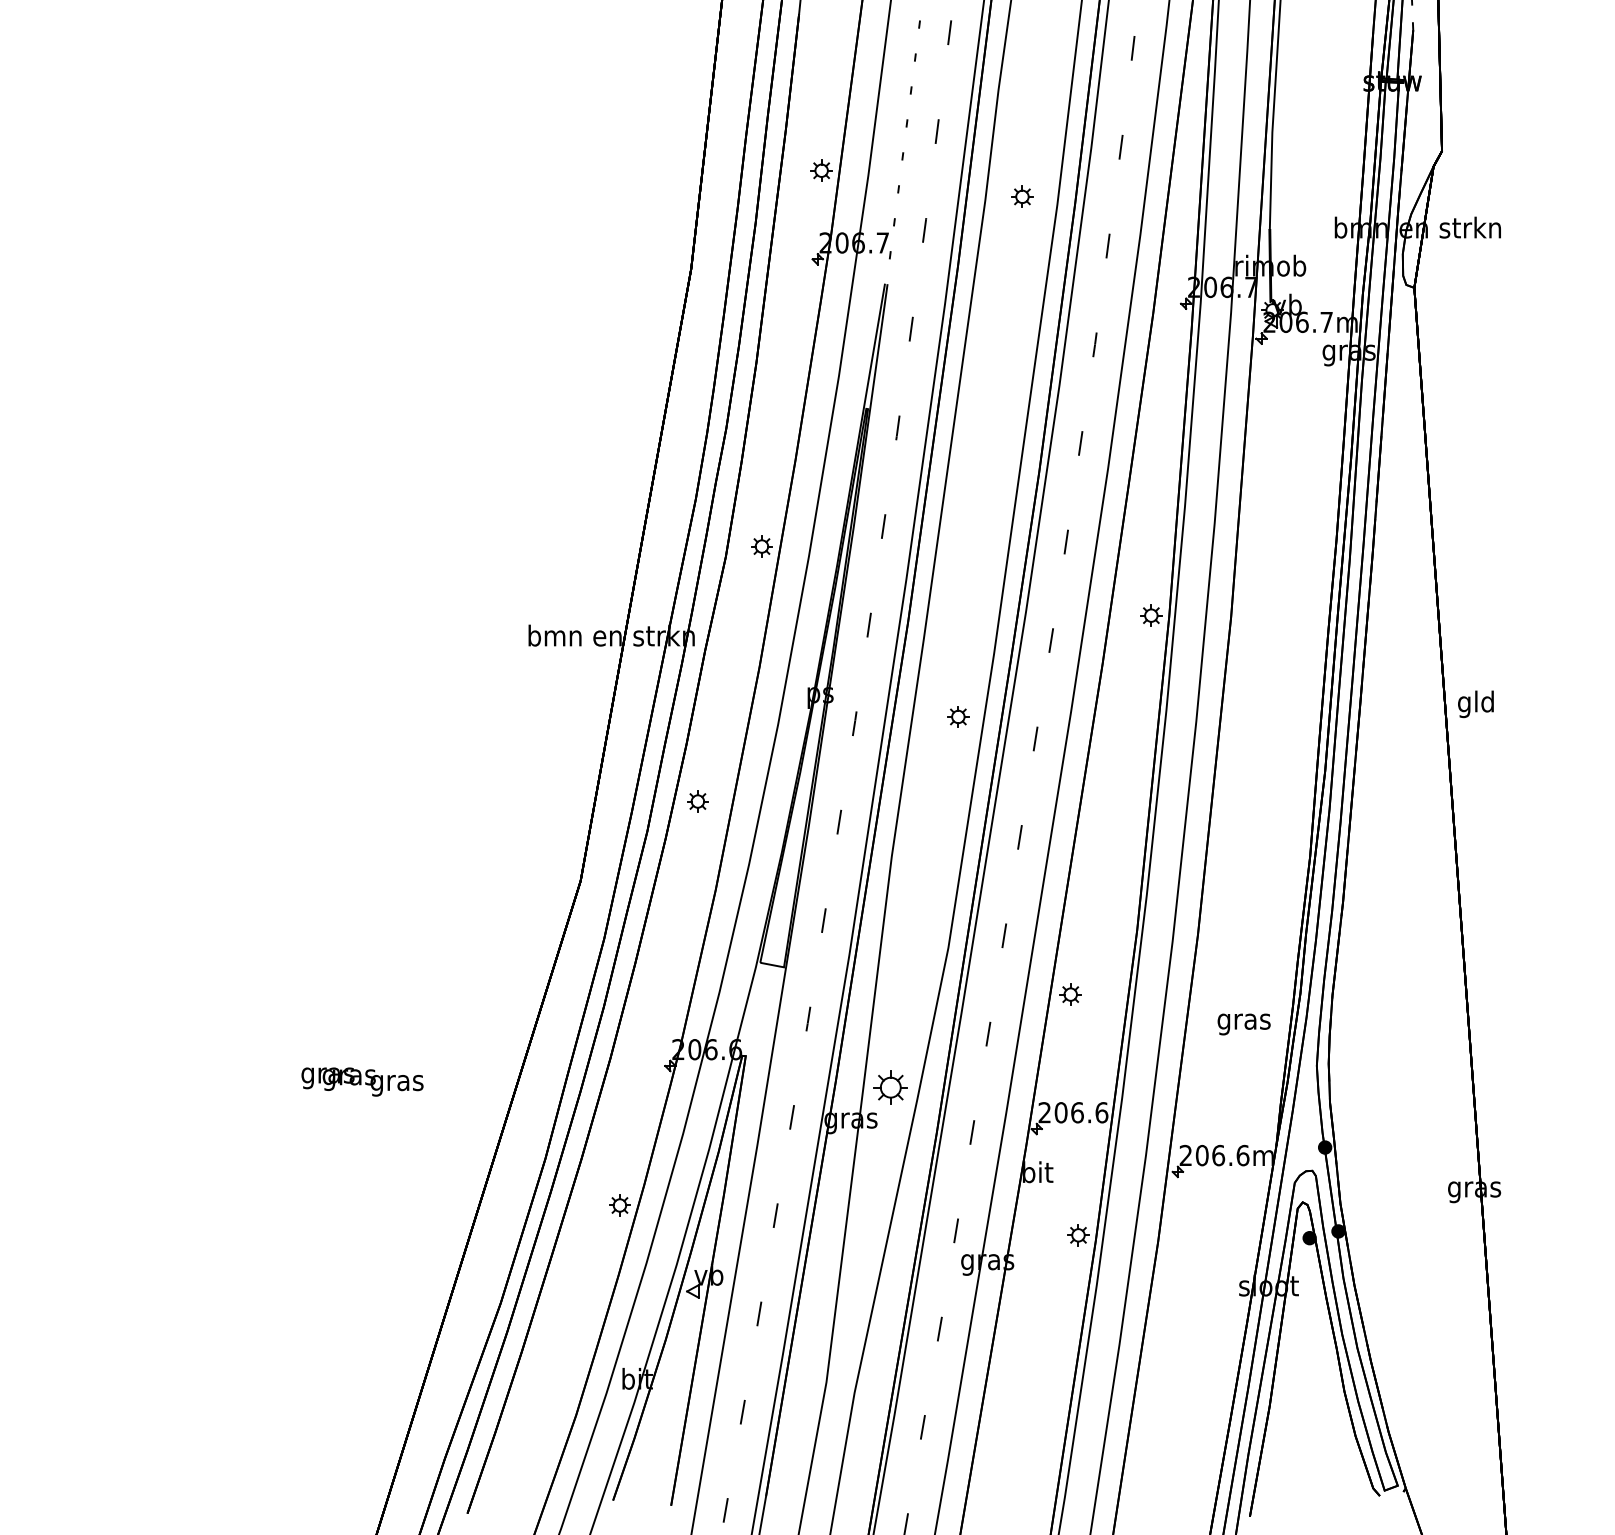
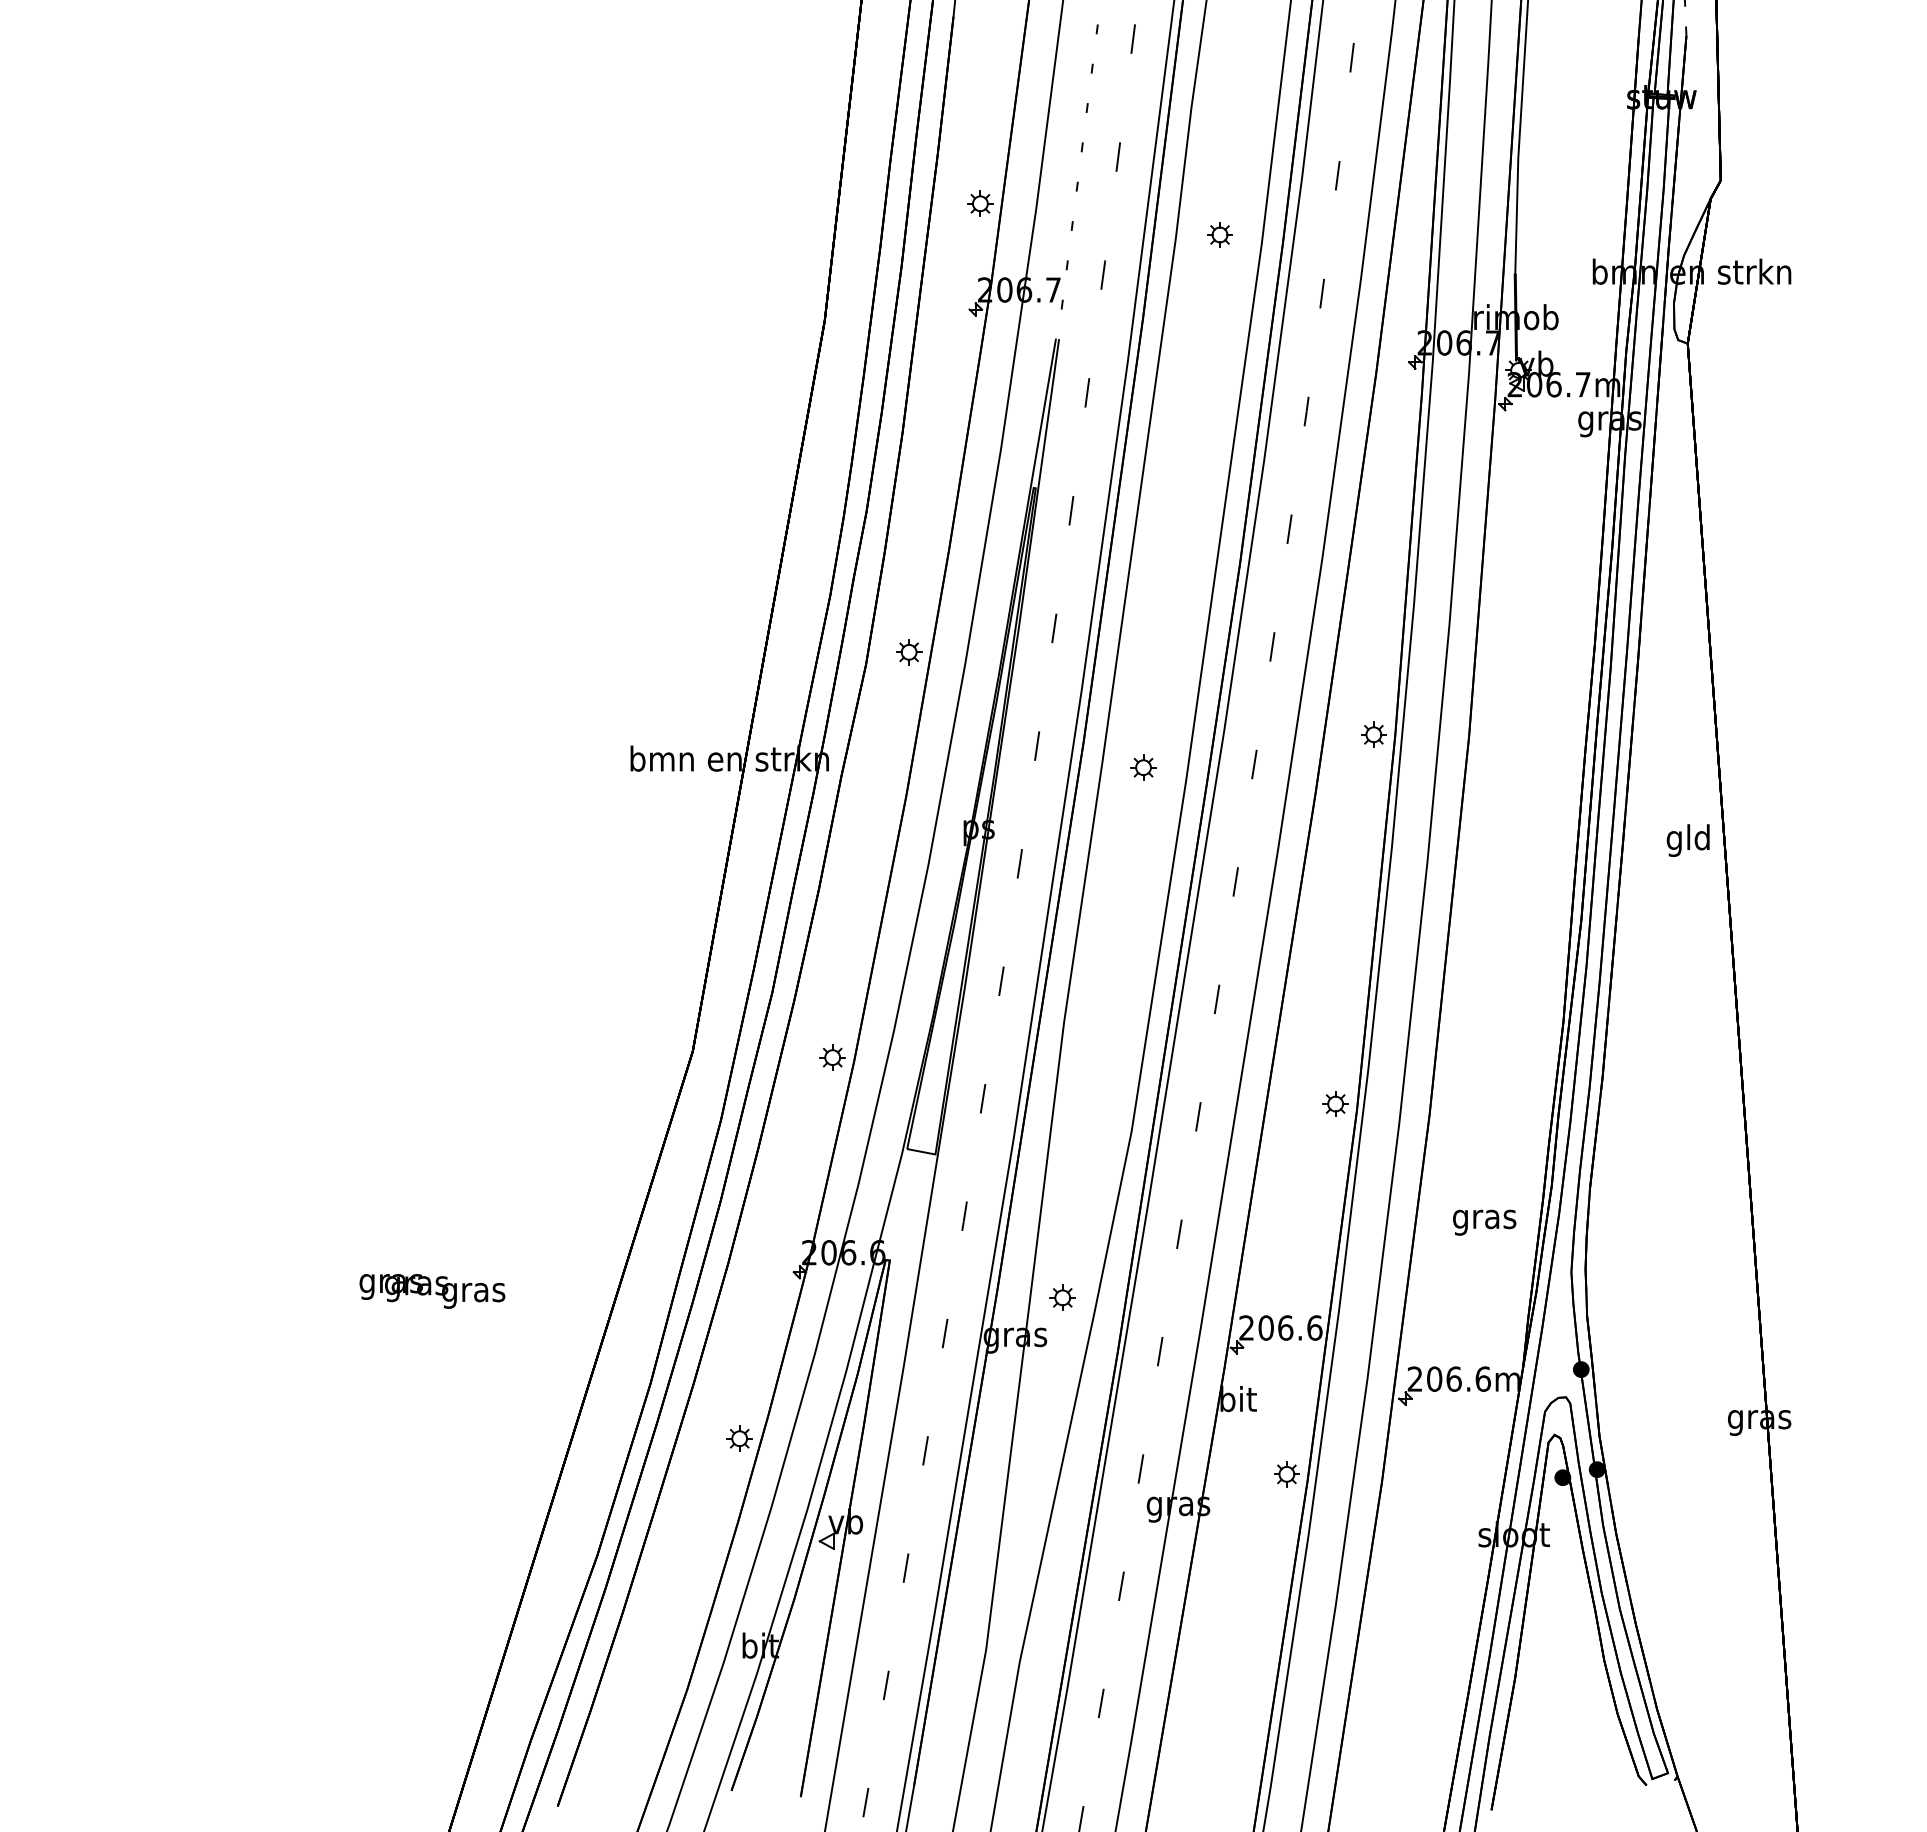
text: (1475, 704) -> (1687, 840), moved
part: (958, 716) -> (1143, 767), moved
part: (697, 801) -> (832, 1057), moved
part: (1070, 994) -> (1335, 1103), moved
part: (890, 1087) -> (1062, 1297), size x0.62

